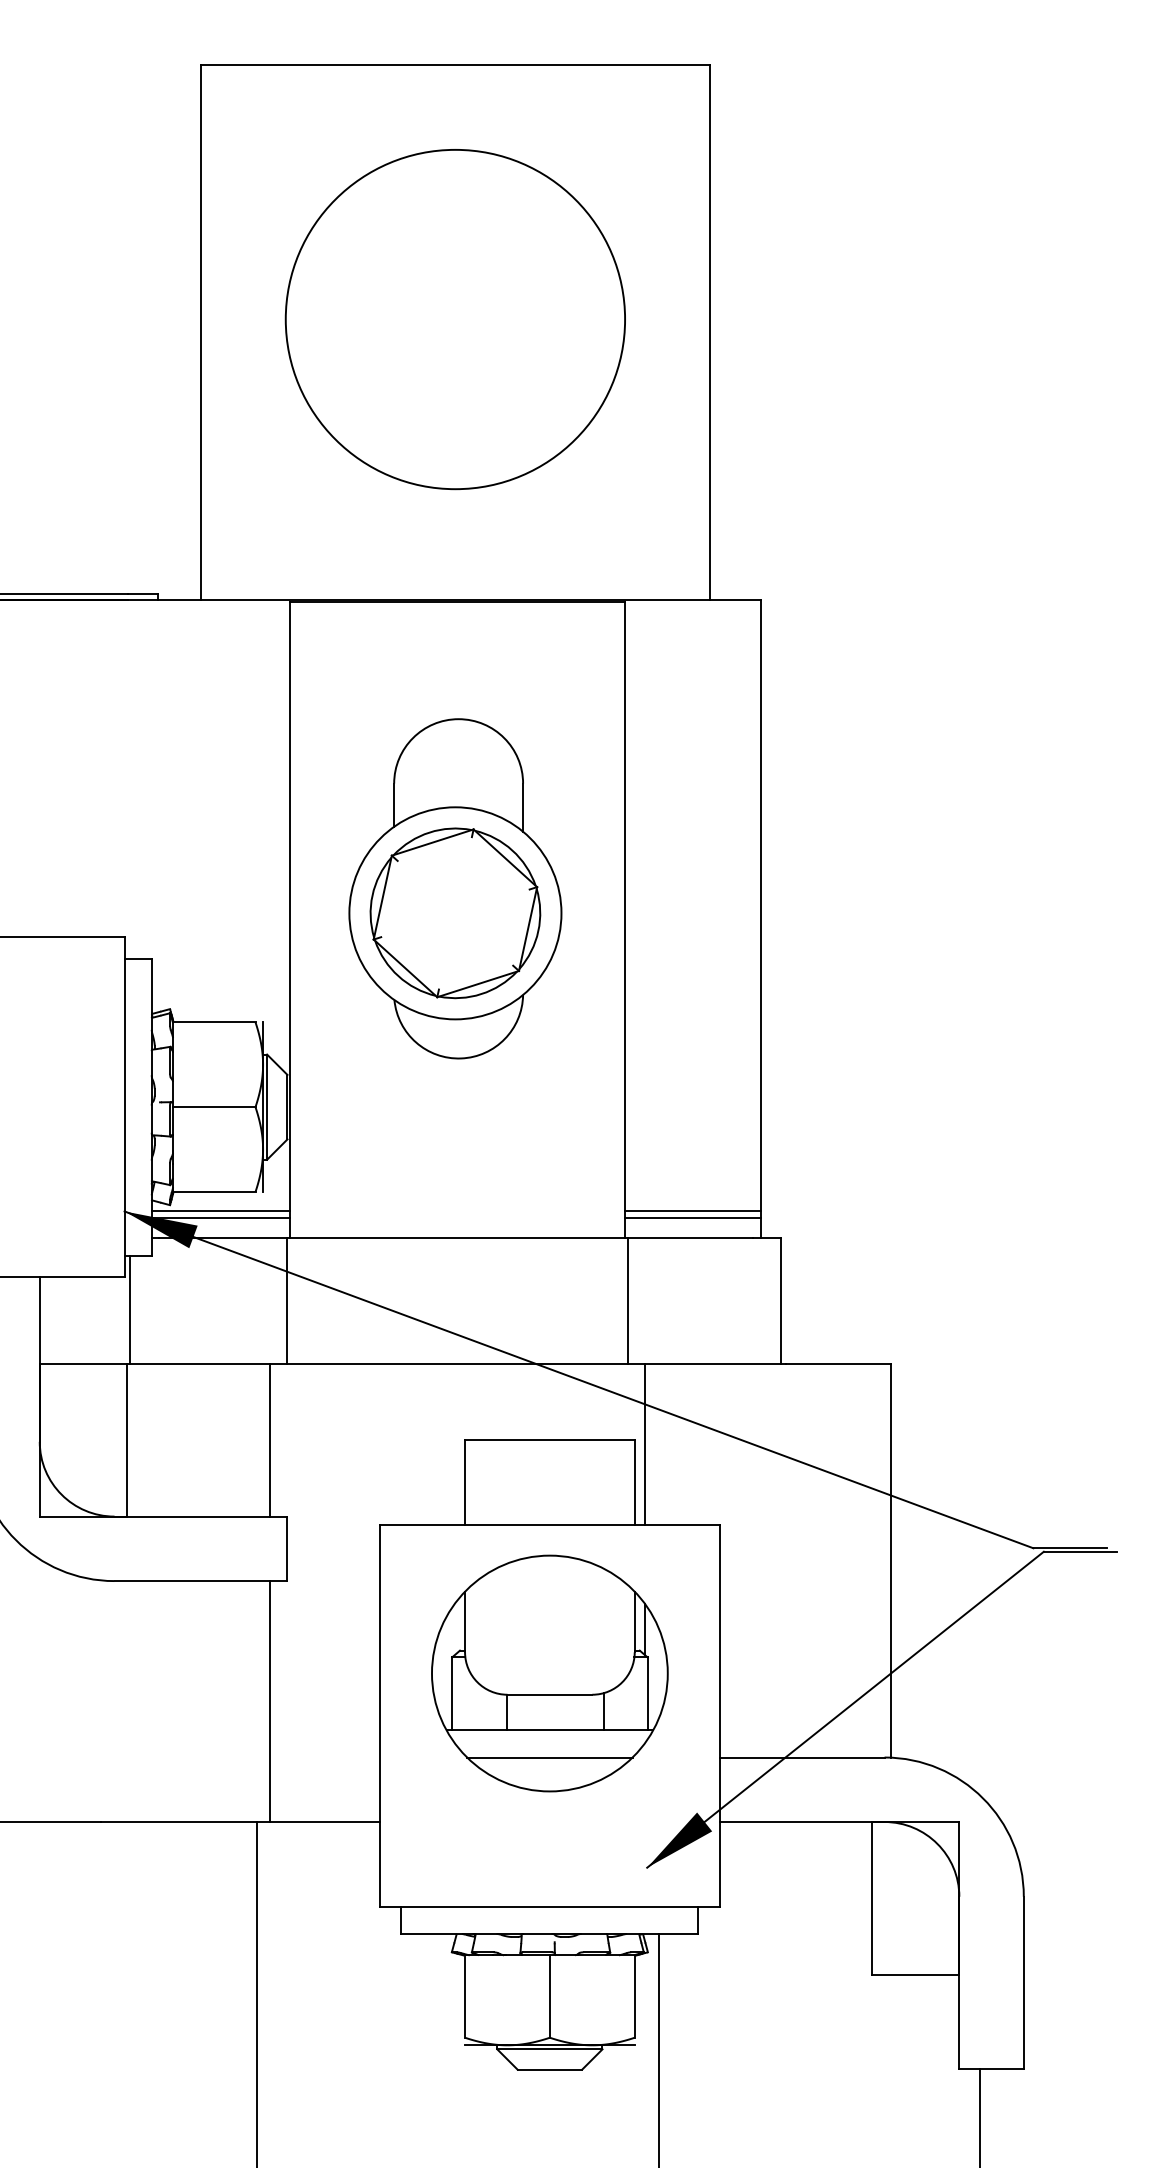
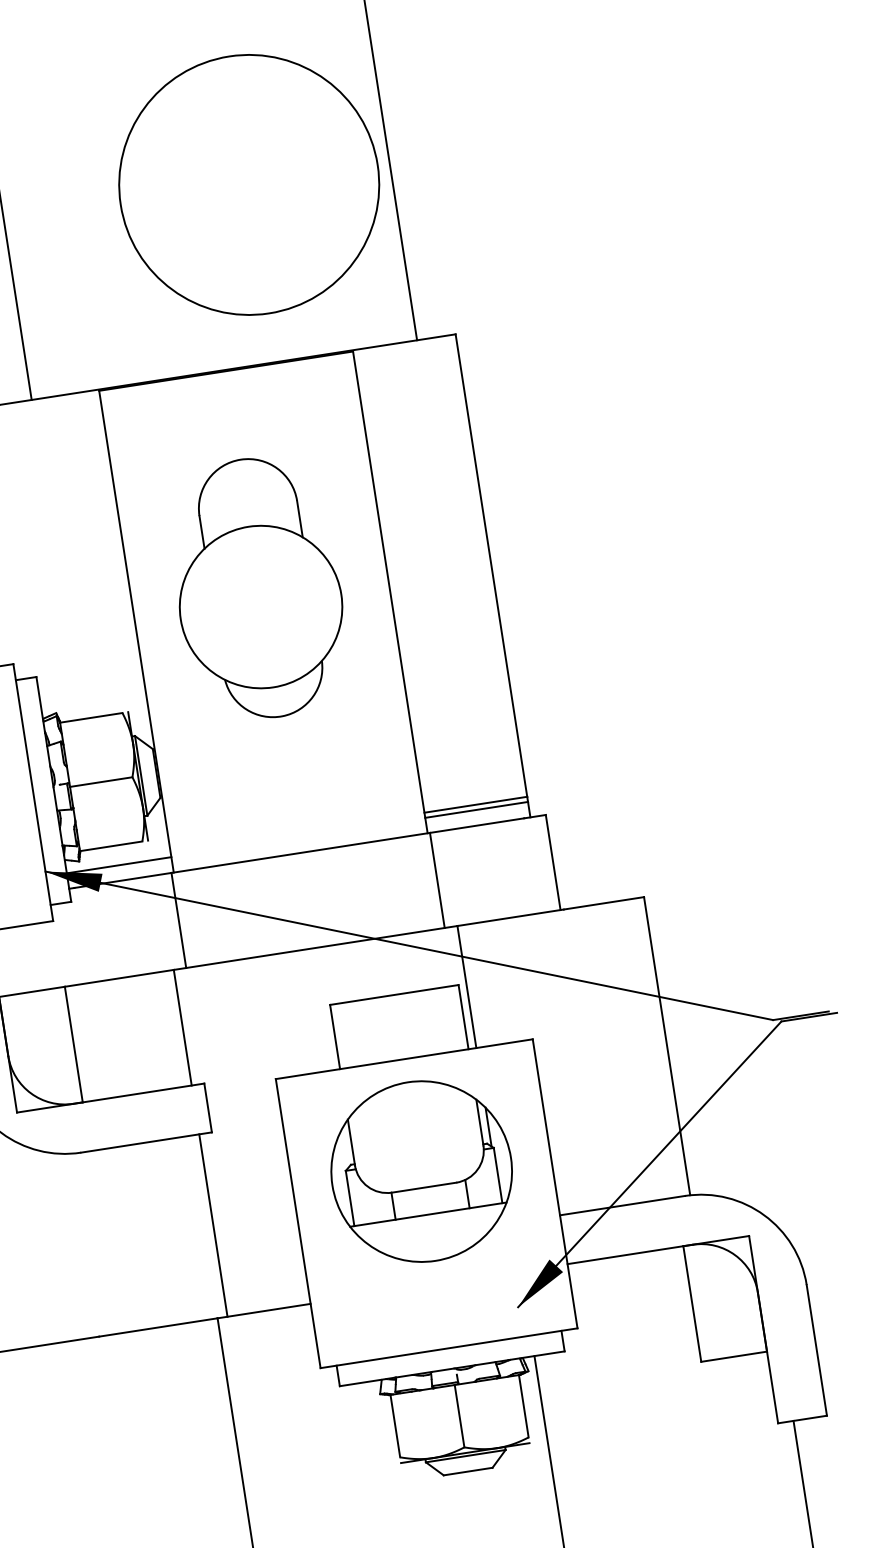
circle: (454, 319) -> (248, 185), moved
part: (455, 913) -> (261, 607), removed
line: (220, 1211) -> (118, 860), removed
line: (129, 1309) -> (60, 945), removed
line: (549, 1757) -> (431, 1235), removed

